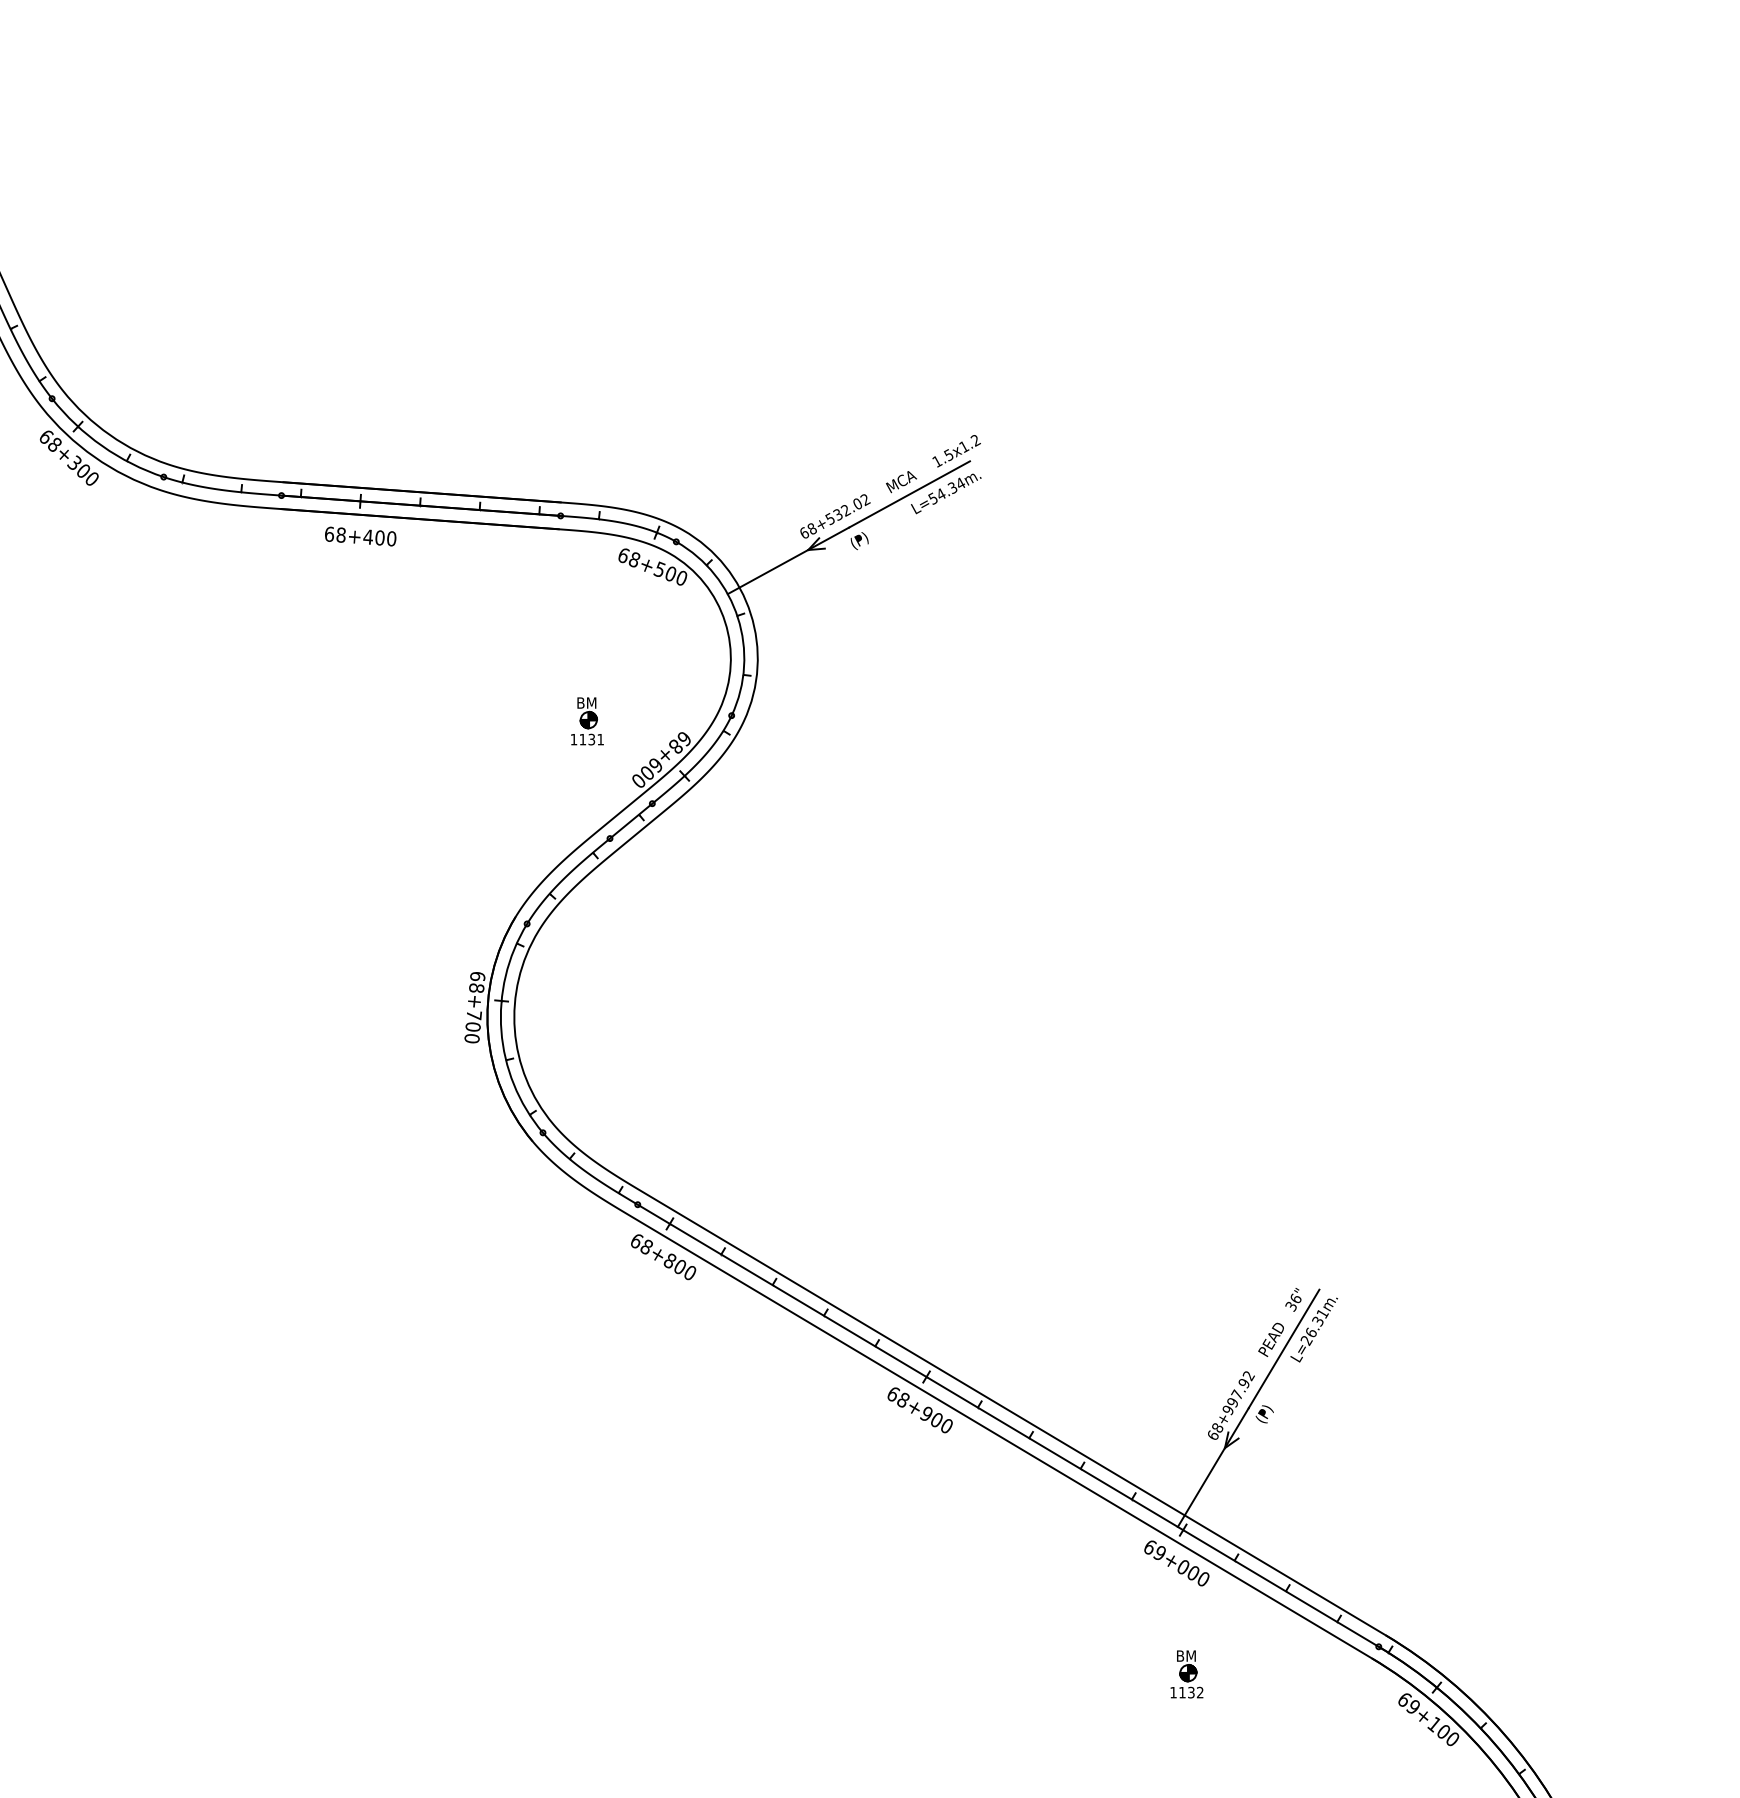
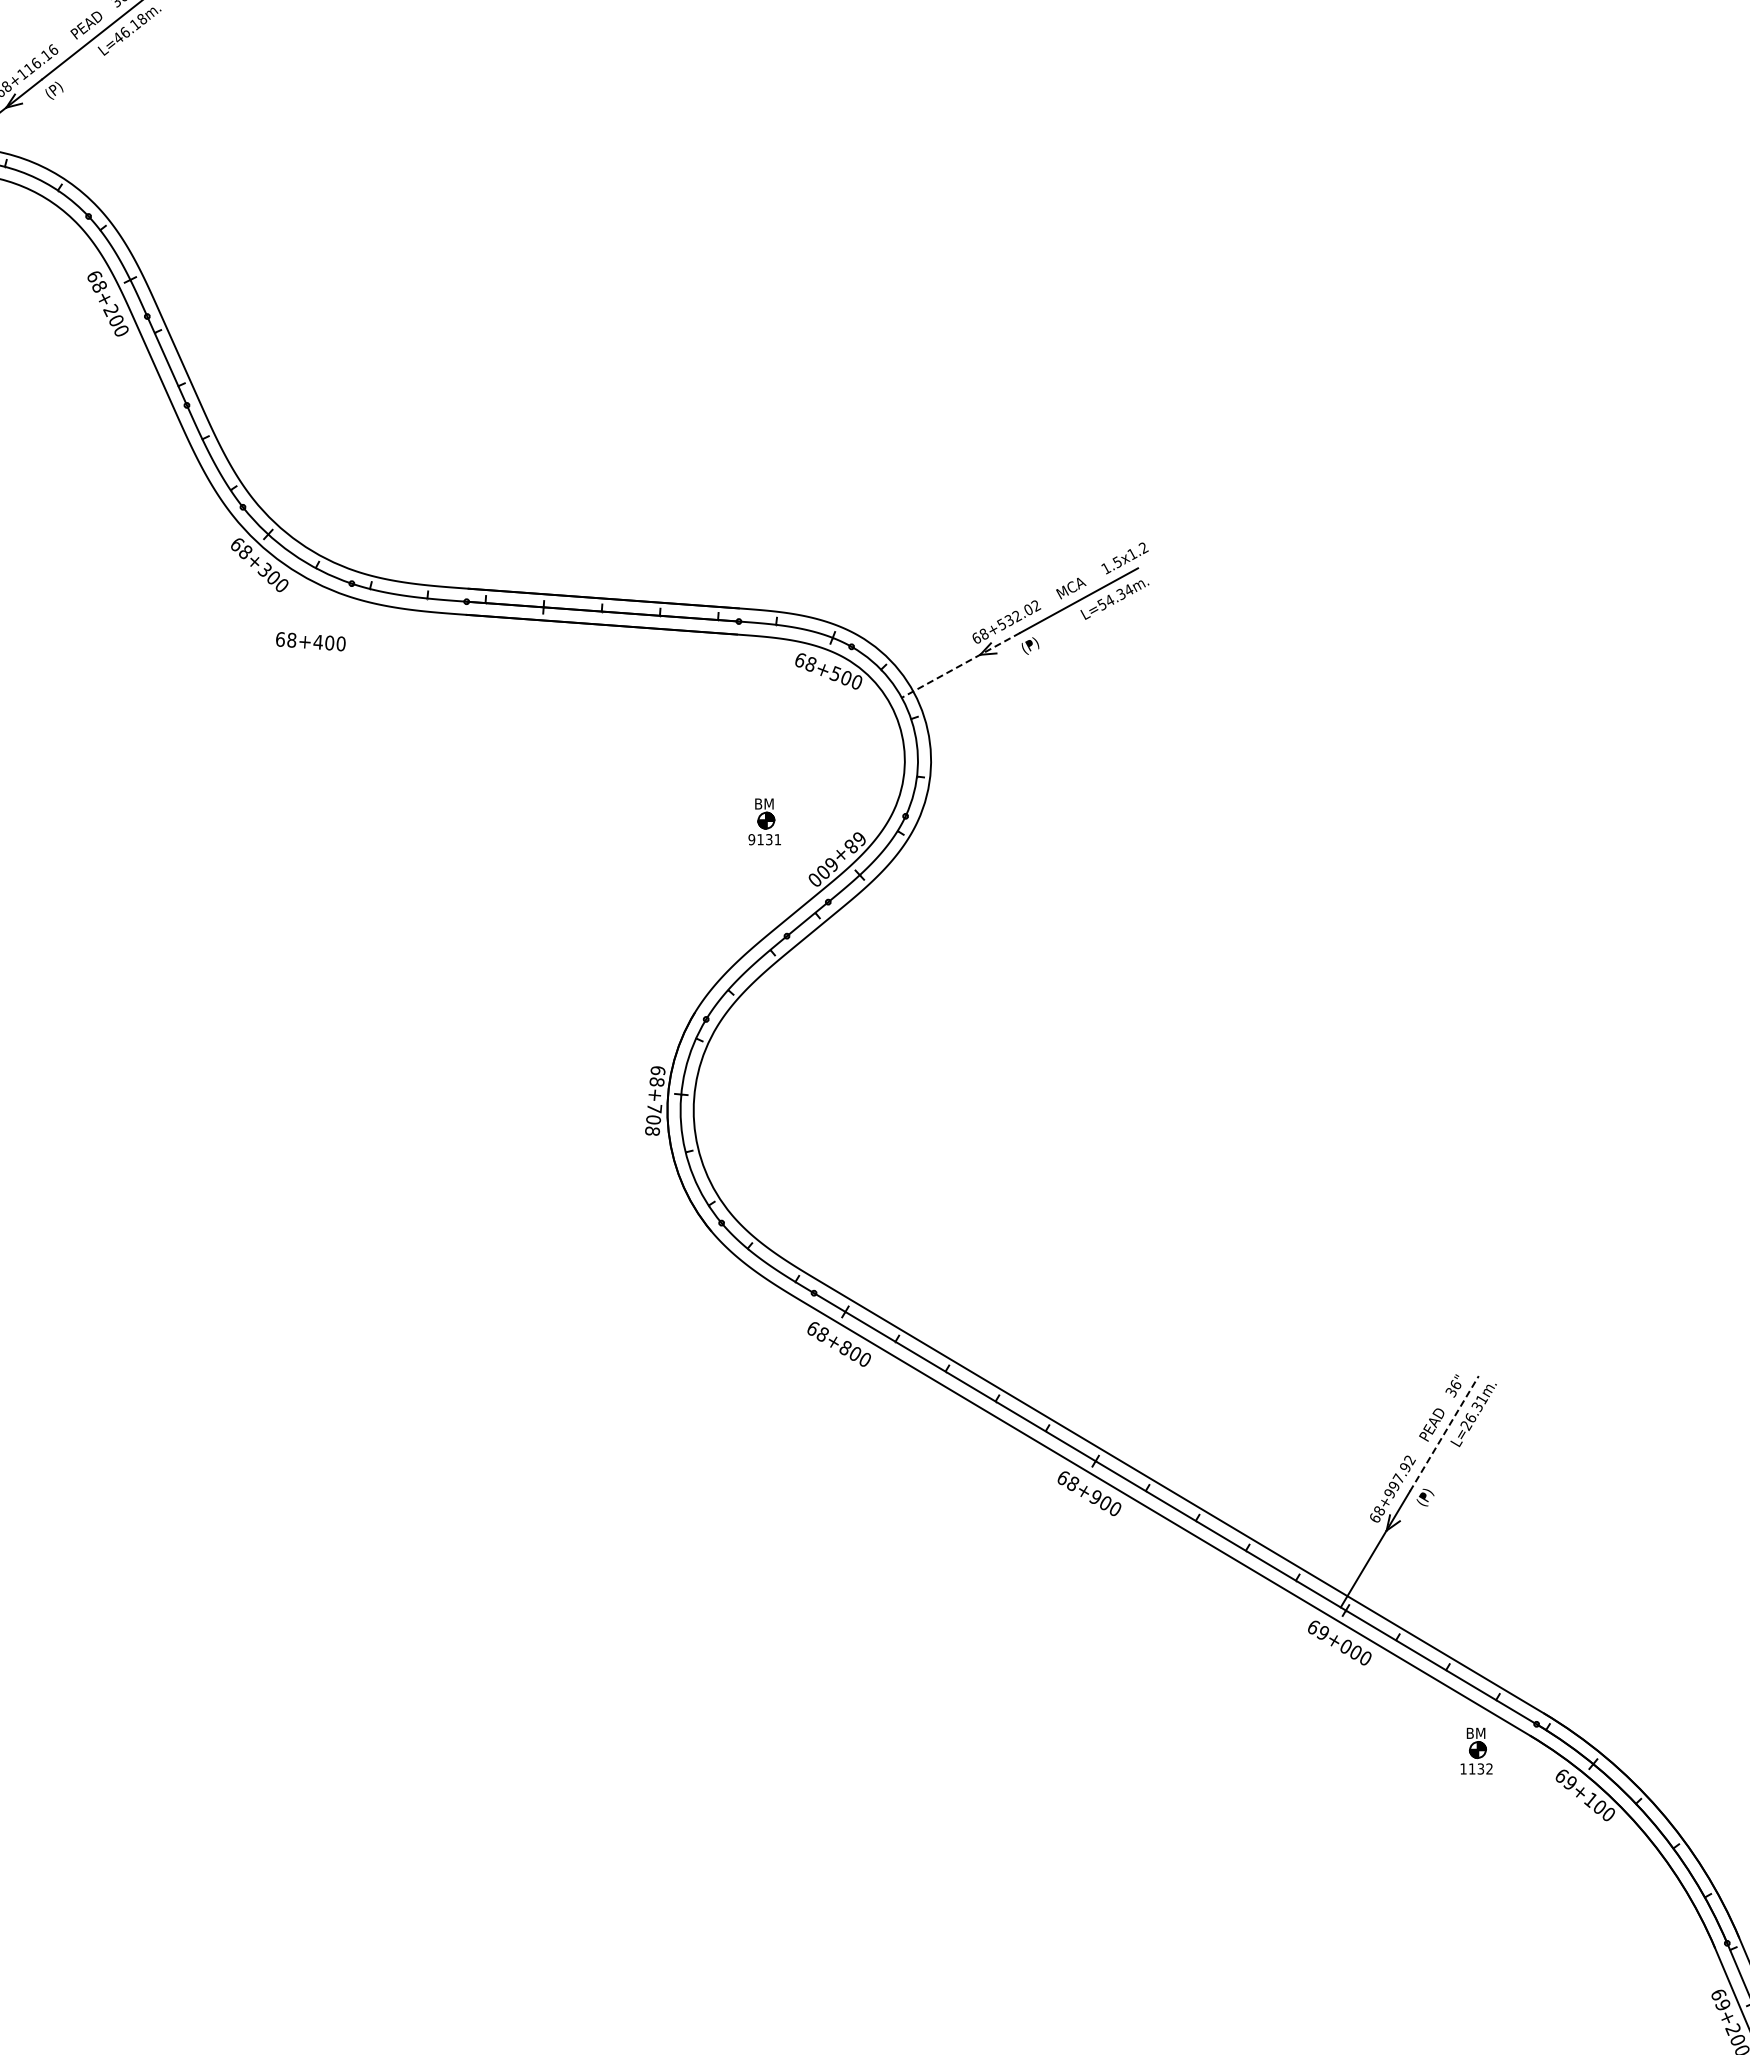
text: (360, 536) -> (310, 641), moved
line: (787, 560) -> (960, 665), solid -> dashed
text: (573, 739) -> (751, 839), 1131 -> 9131
text: (472, 1037) -> (652, 1130), 68+700 -> 68+708
line: (1284, 1348) -> (1444, 1433), solid -> dashed
part: (1186, 1673) -> (1476, 1750), moved

